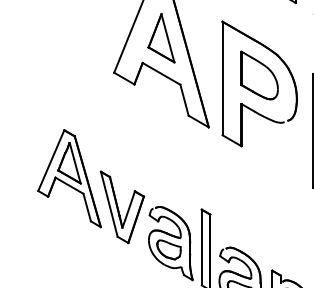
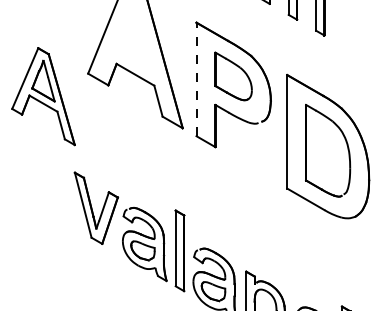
part: (161, 38) -> (135, 39), removed
line: (222, 78) -> (196, 79), solid -> dashed
part: (69, 178) -> (43, 96), moved

